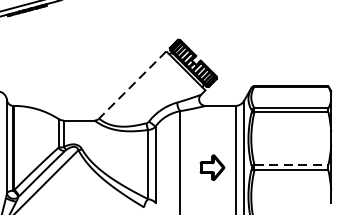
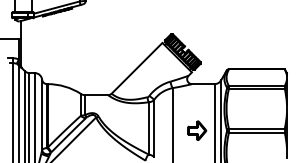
line: (133, 85) -> (137, 68), dashed -> solid
line: (290, 164) -> (256, 128), dashed -> solid

